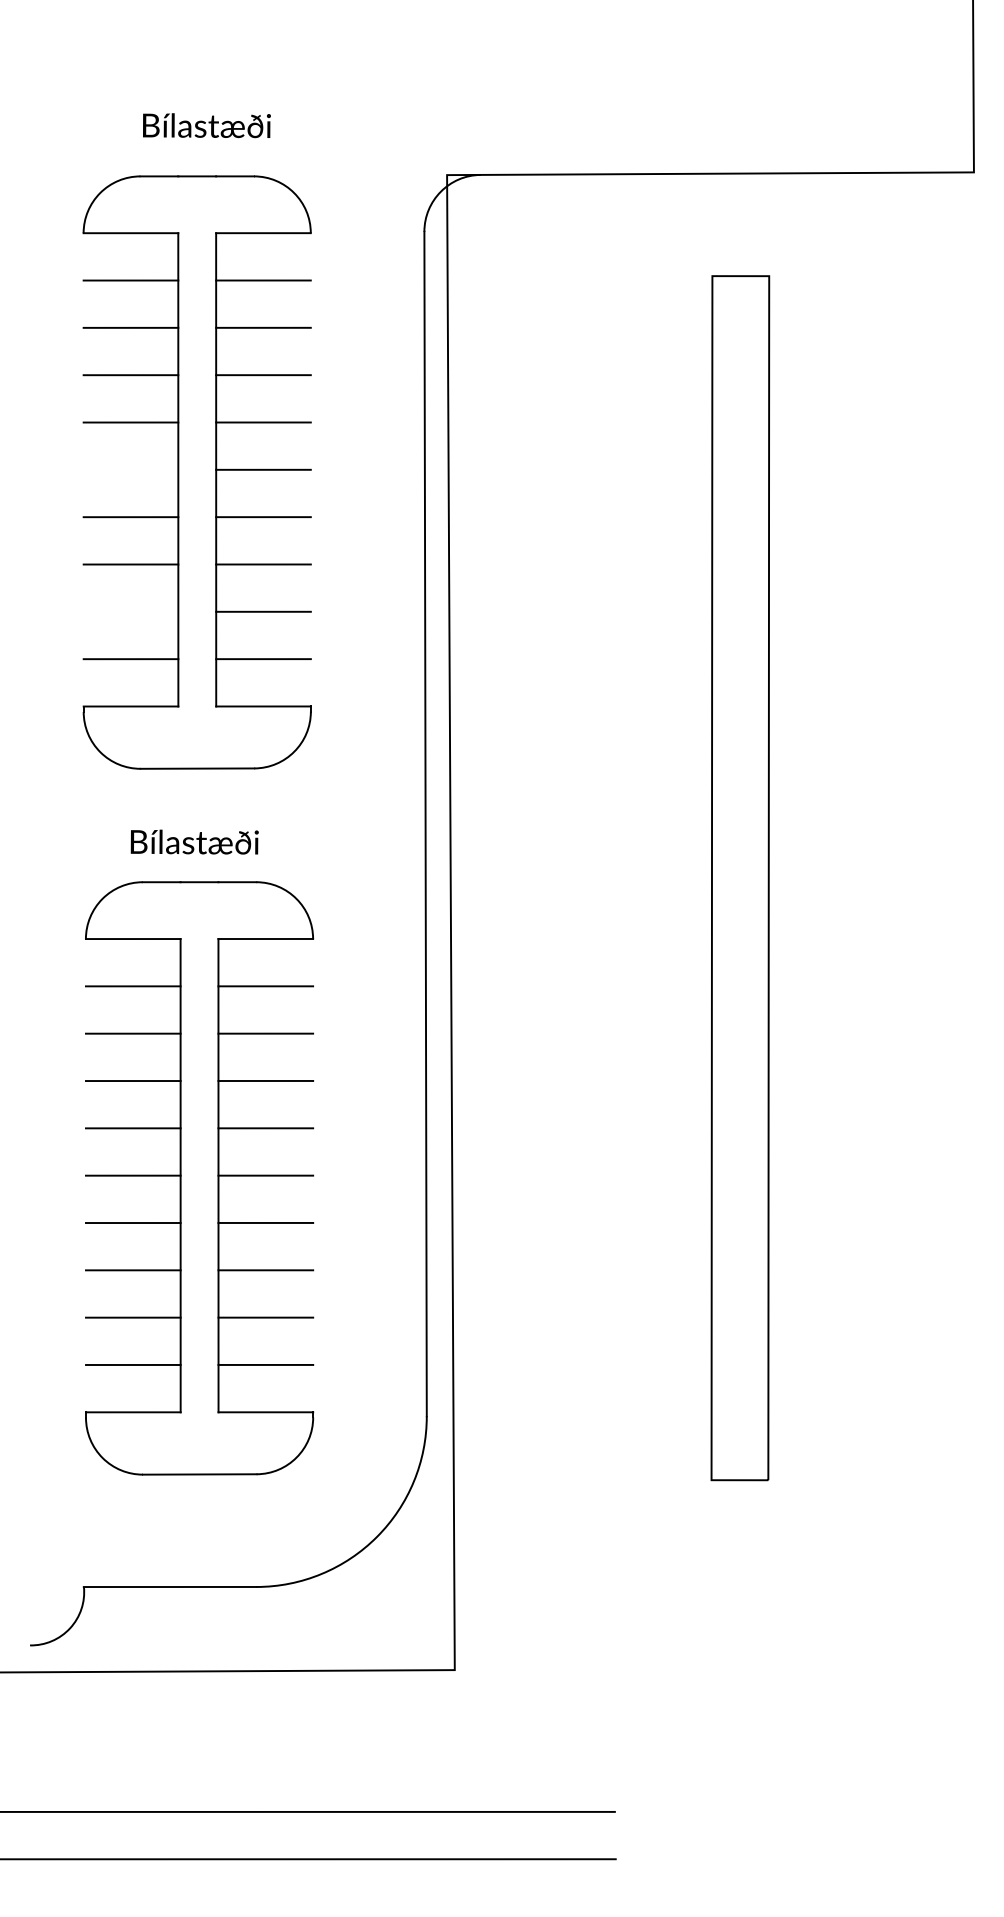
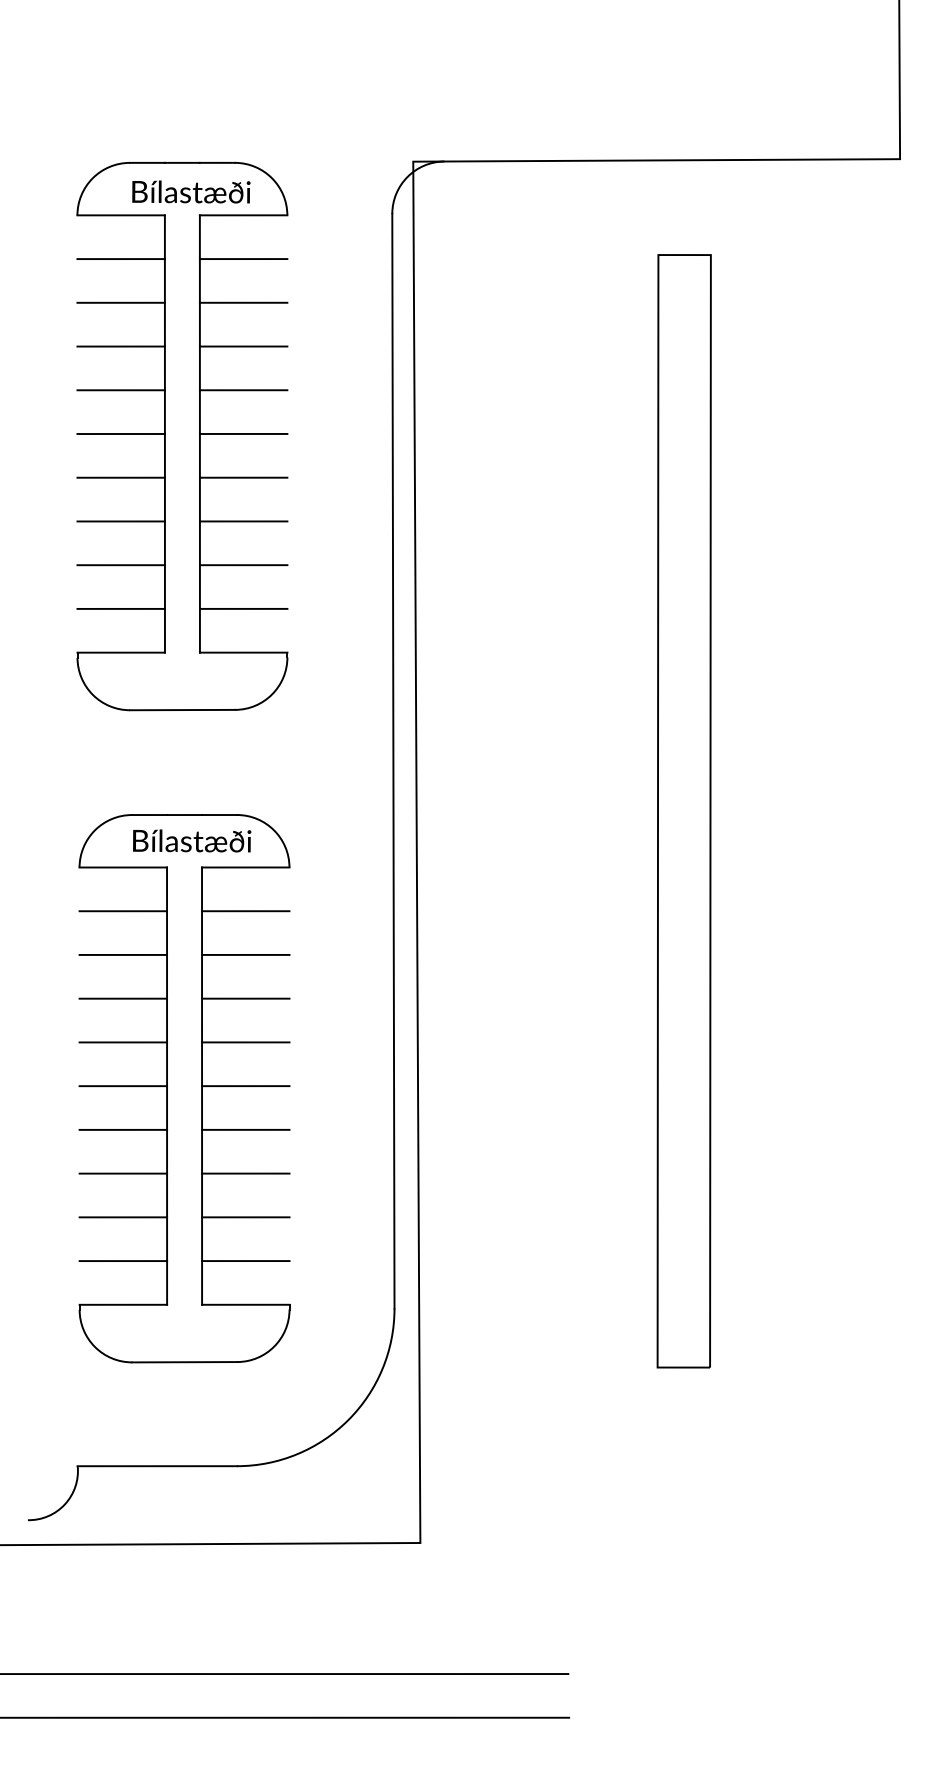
text: (207, 125) -> (191, 191), moved
line: (130, 470) -> (120, 434), added
line: (130, 612) -> (120, 565), added
text: (195, 841) -> (192, 840), moved

